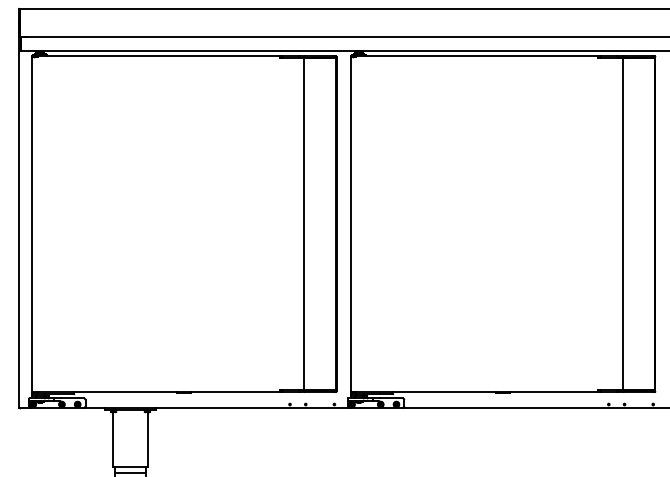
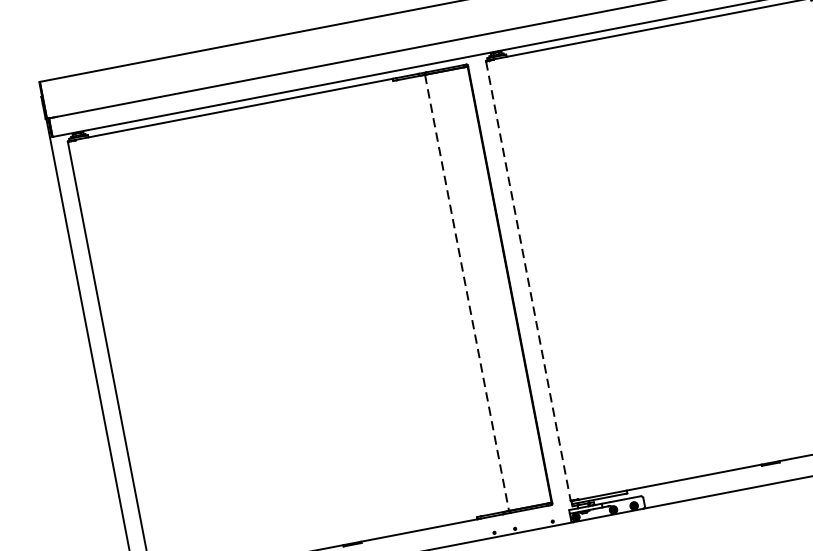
line: (303, 224) -> (466, 293), solid -> dashed
line: (350, 224) -> (528, 281), solid -> dashed

